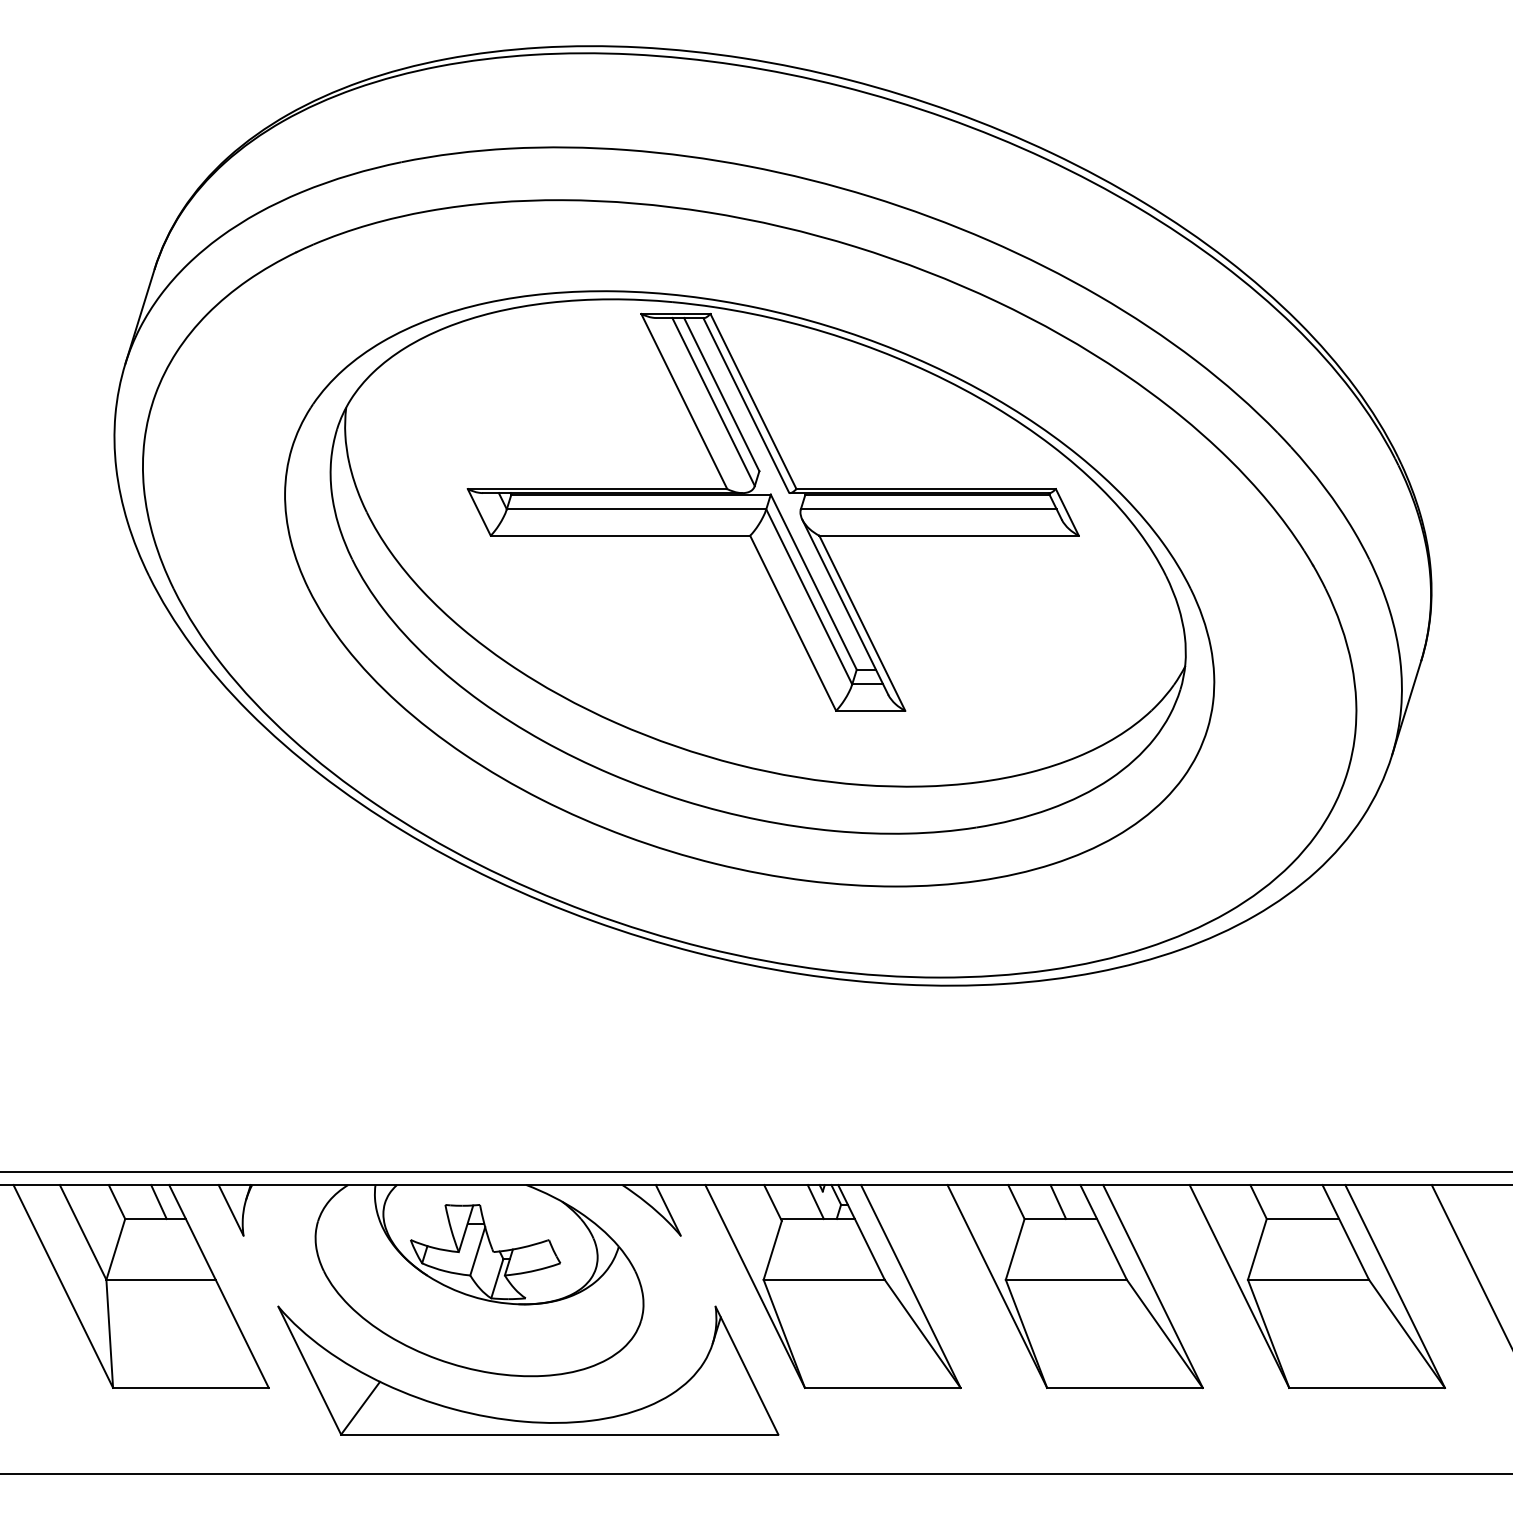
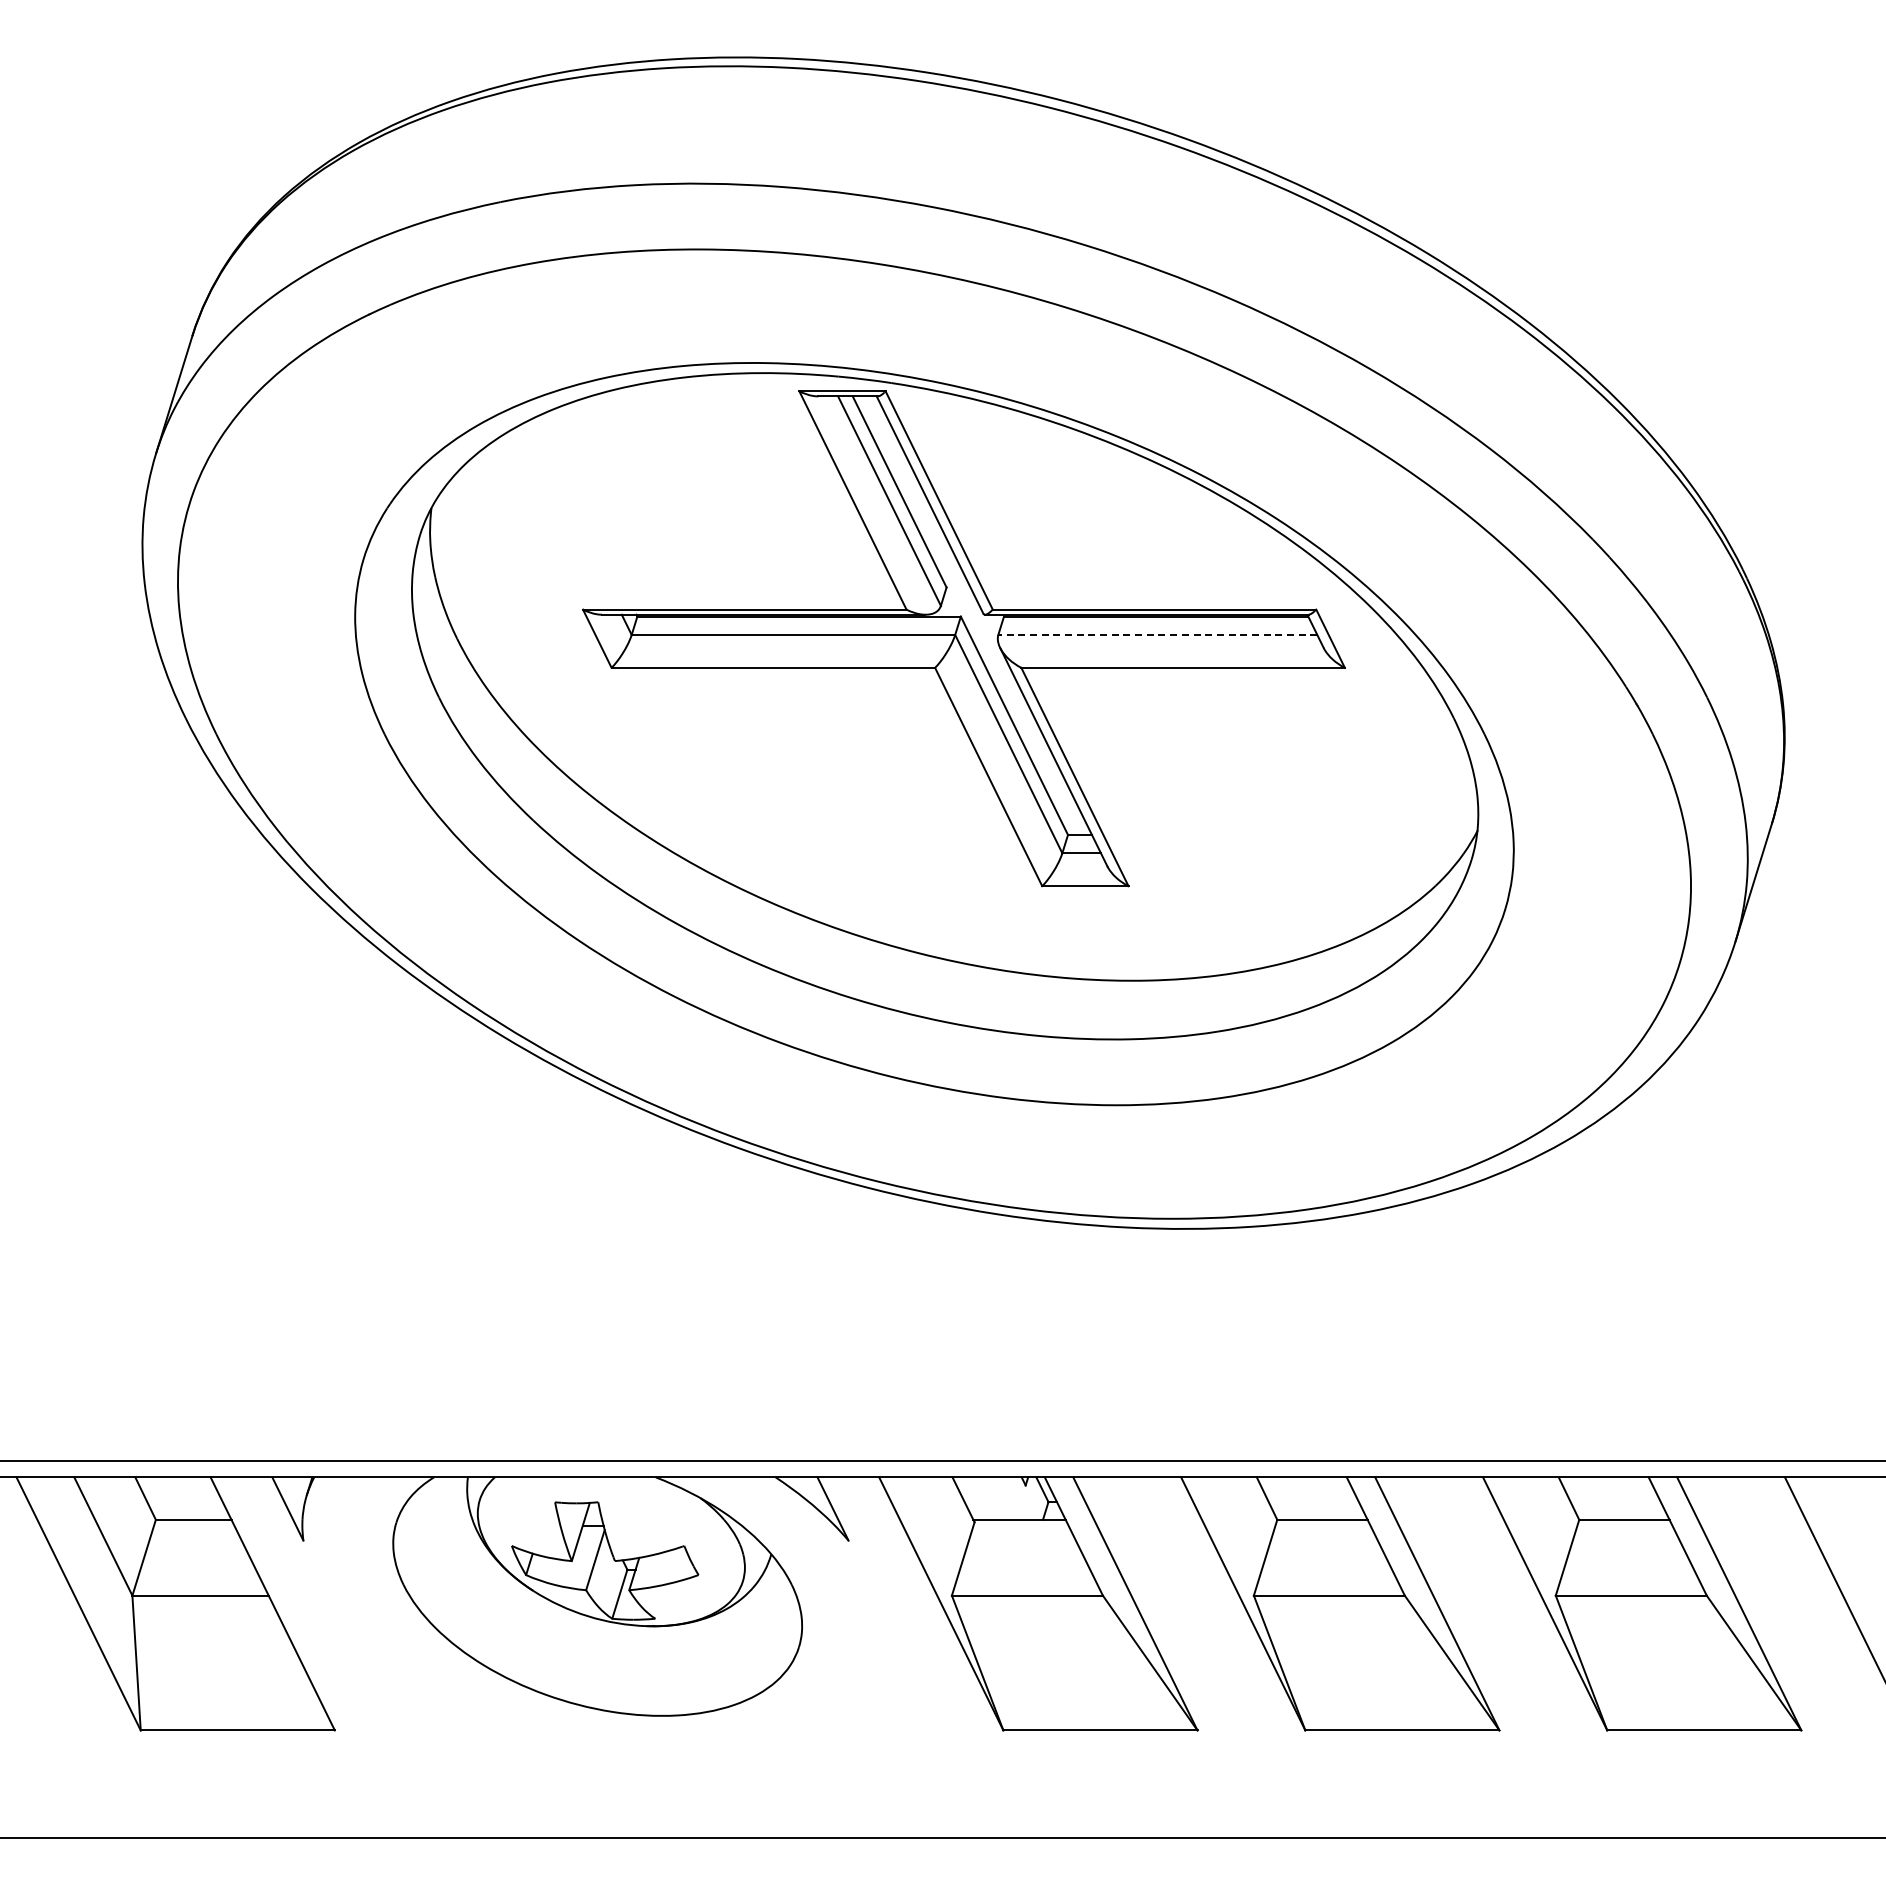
line: (928, 508) -> (1157, 634), solid -> dashed
line: (158, 1201) -> (197, 1498), removed
line: (815, 1201) -> (1016, 1498), removed
line: (1058, 1201) -> (1319, 1498), removed
part: (526, 1420) -> (656, 1771), removed

